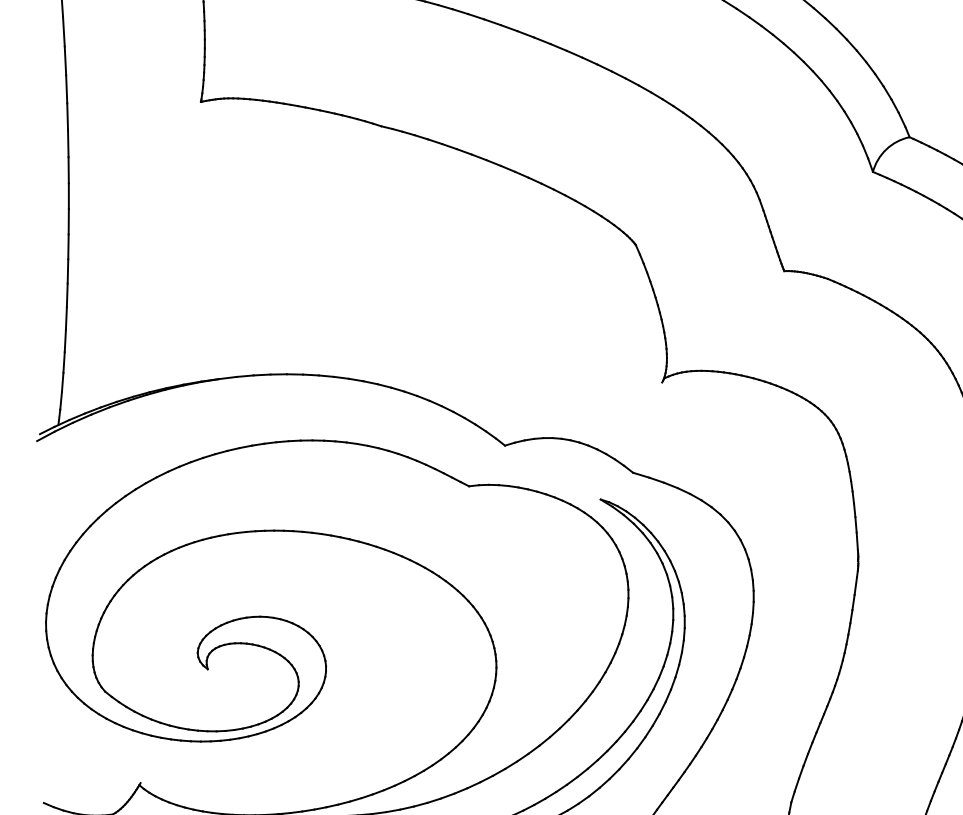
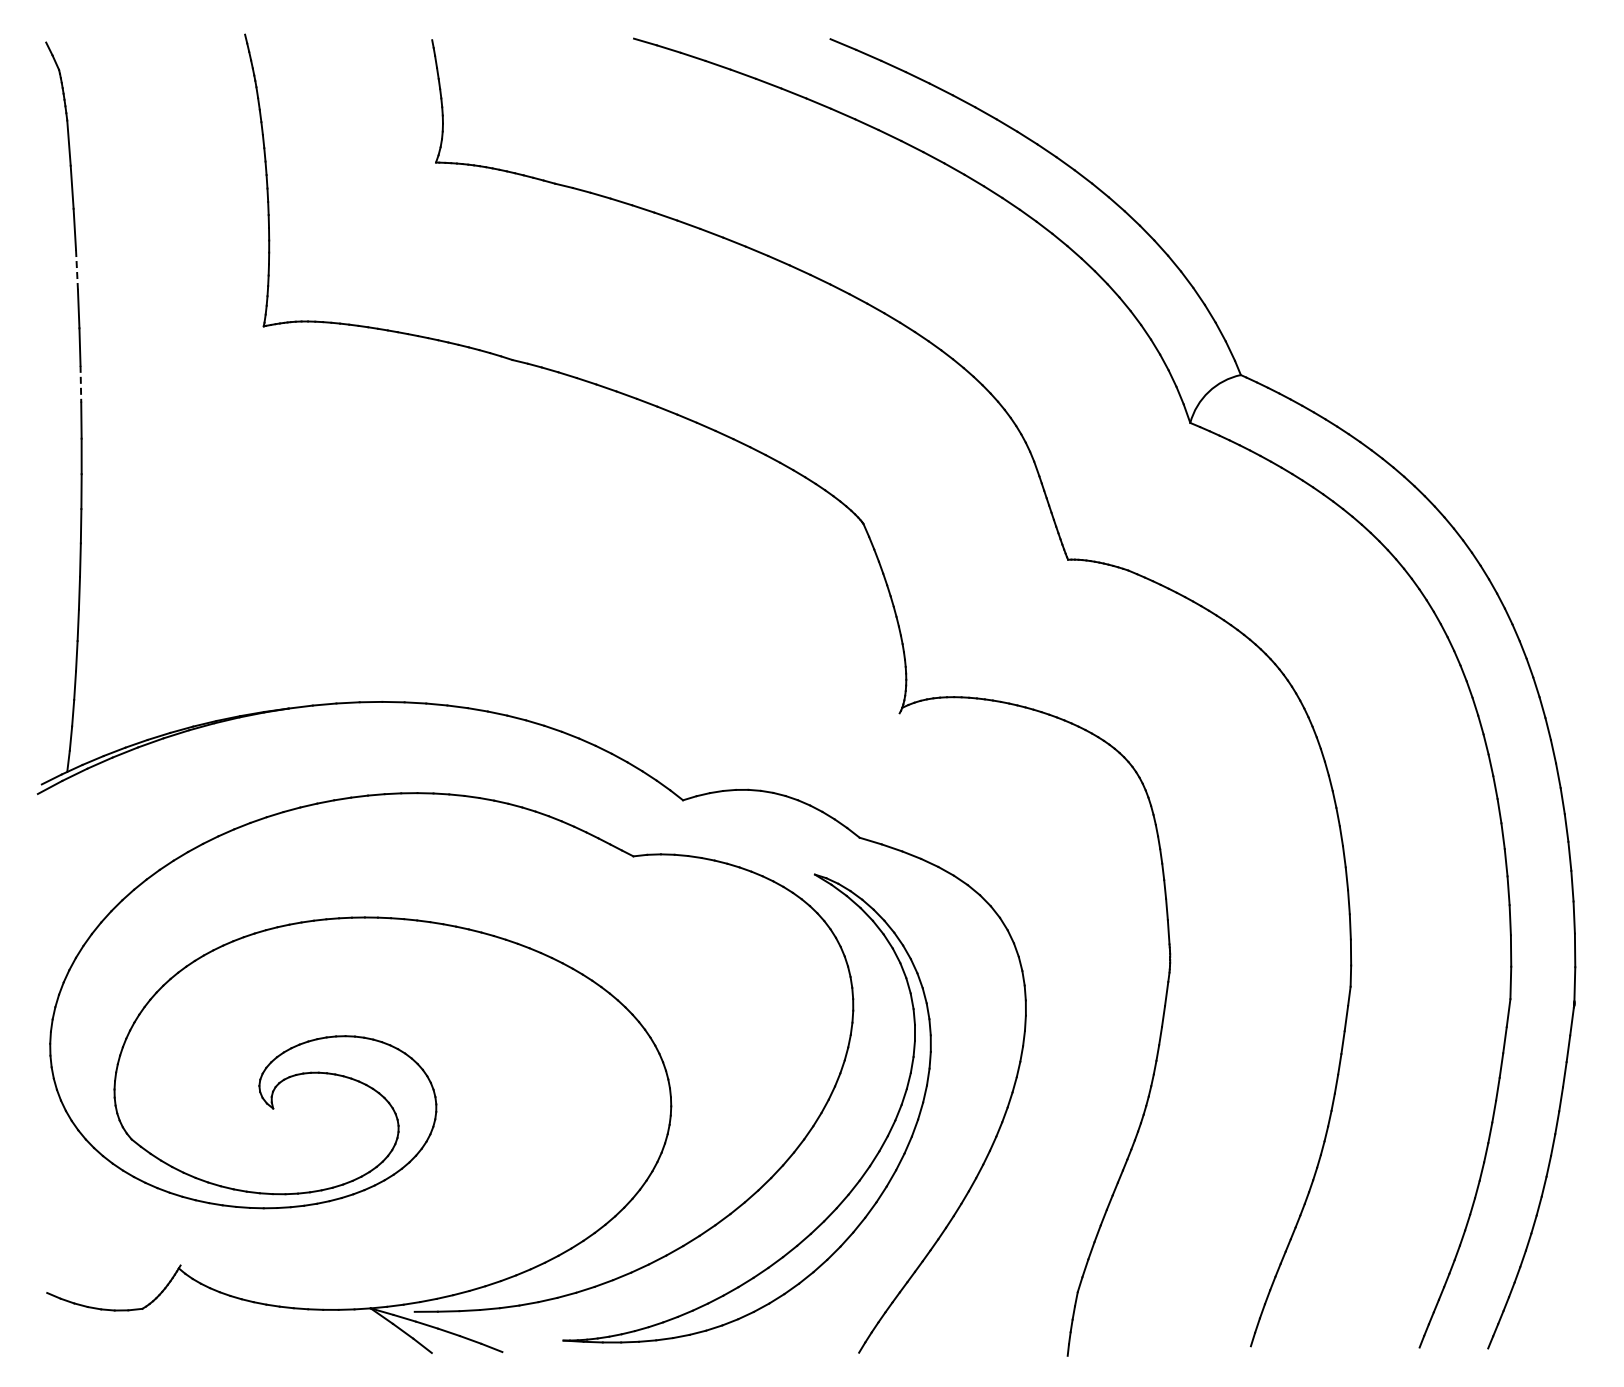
line: (65, 60) -> (76, 269), solid -> dashed
line: (68, 144) -> (80, 384), solid -> dashed

